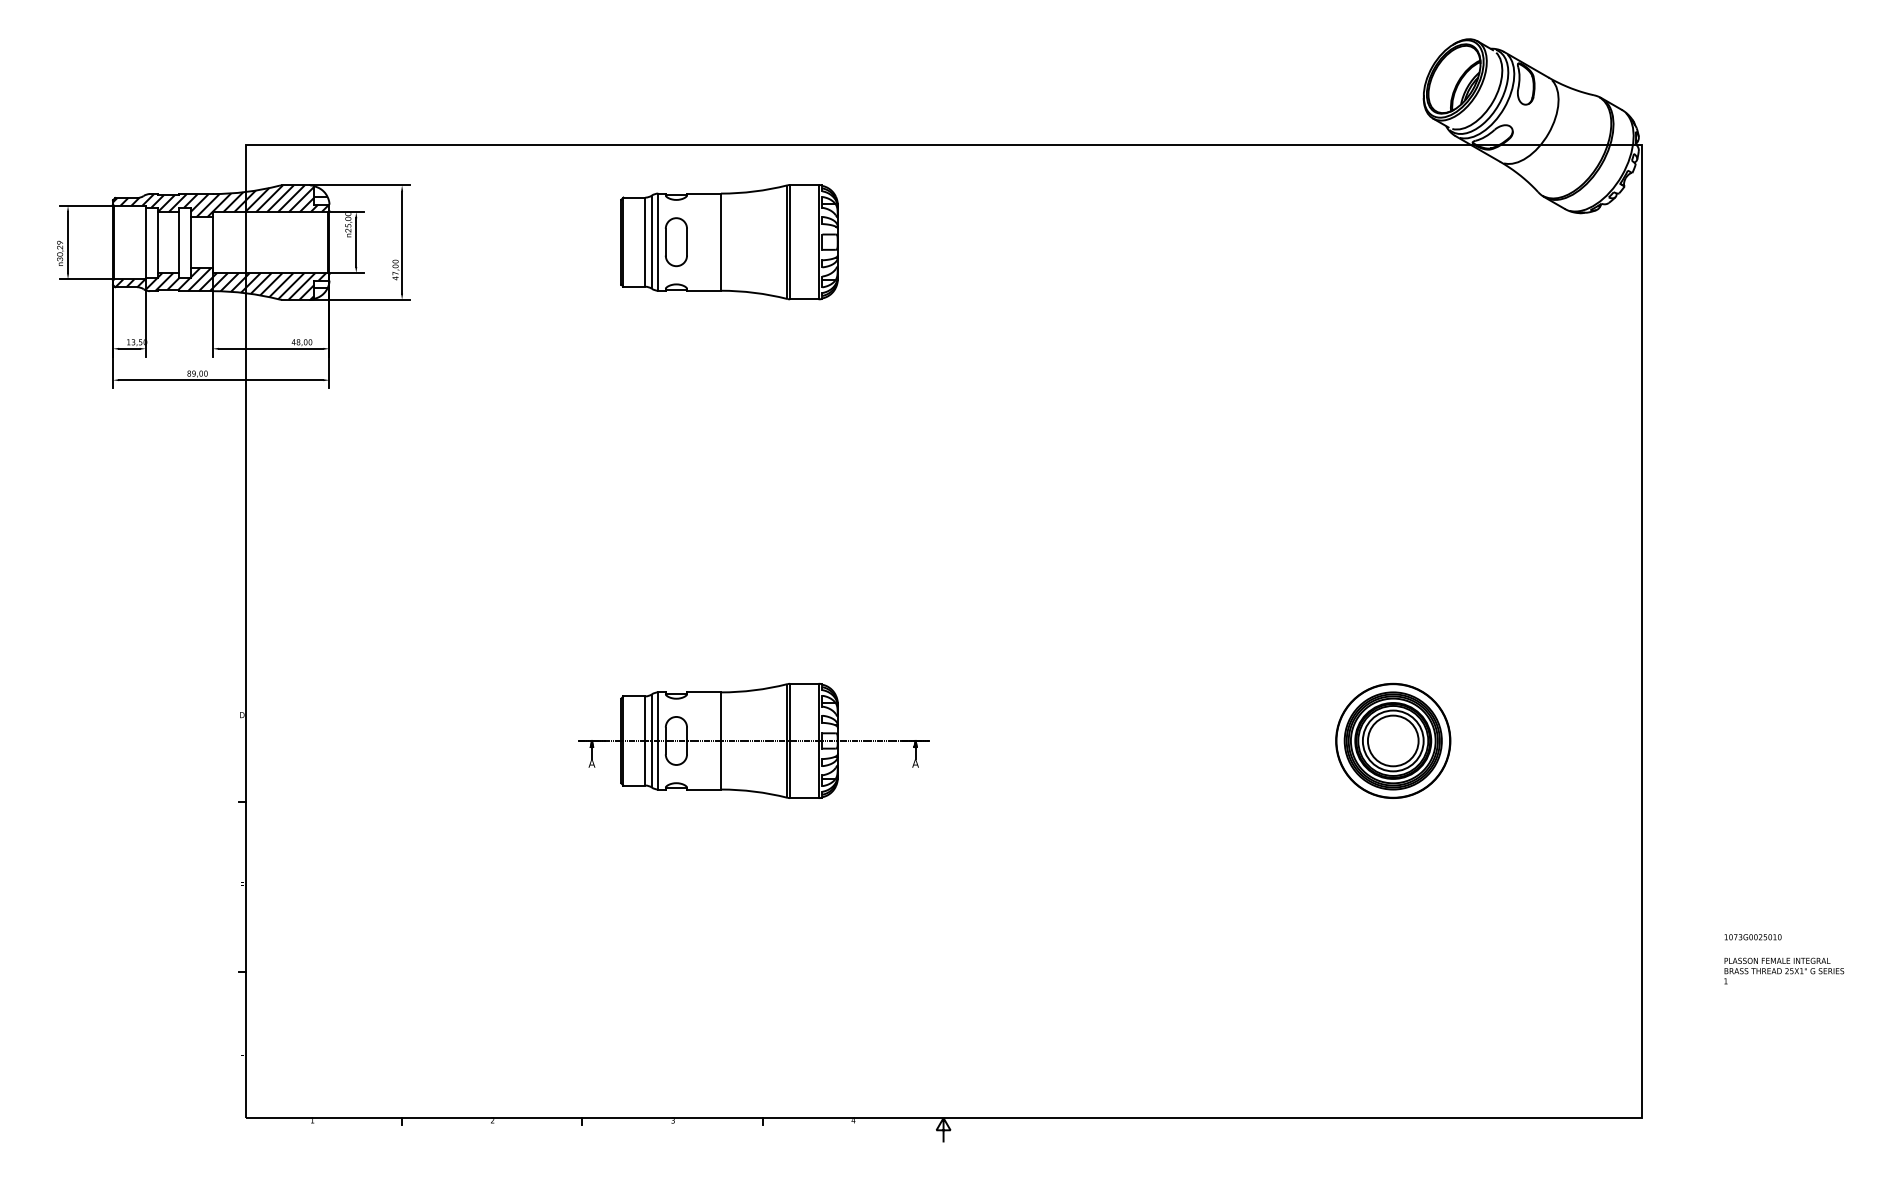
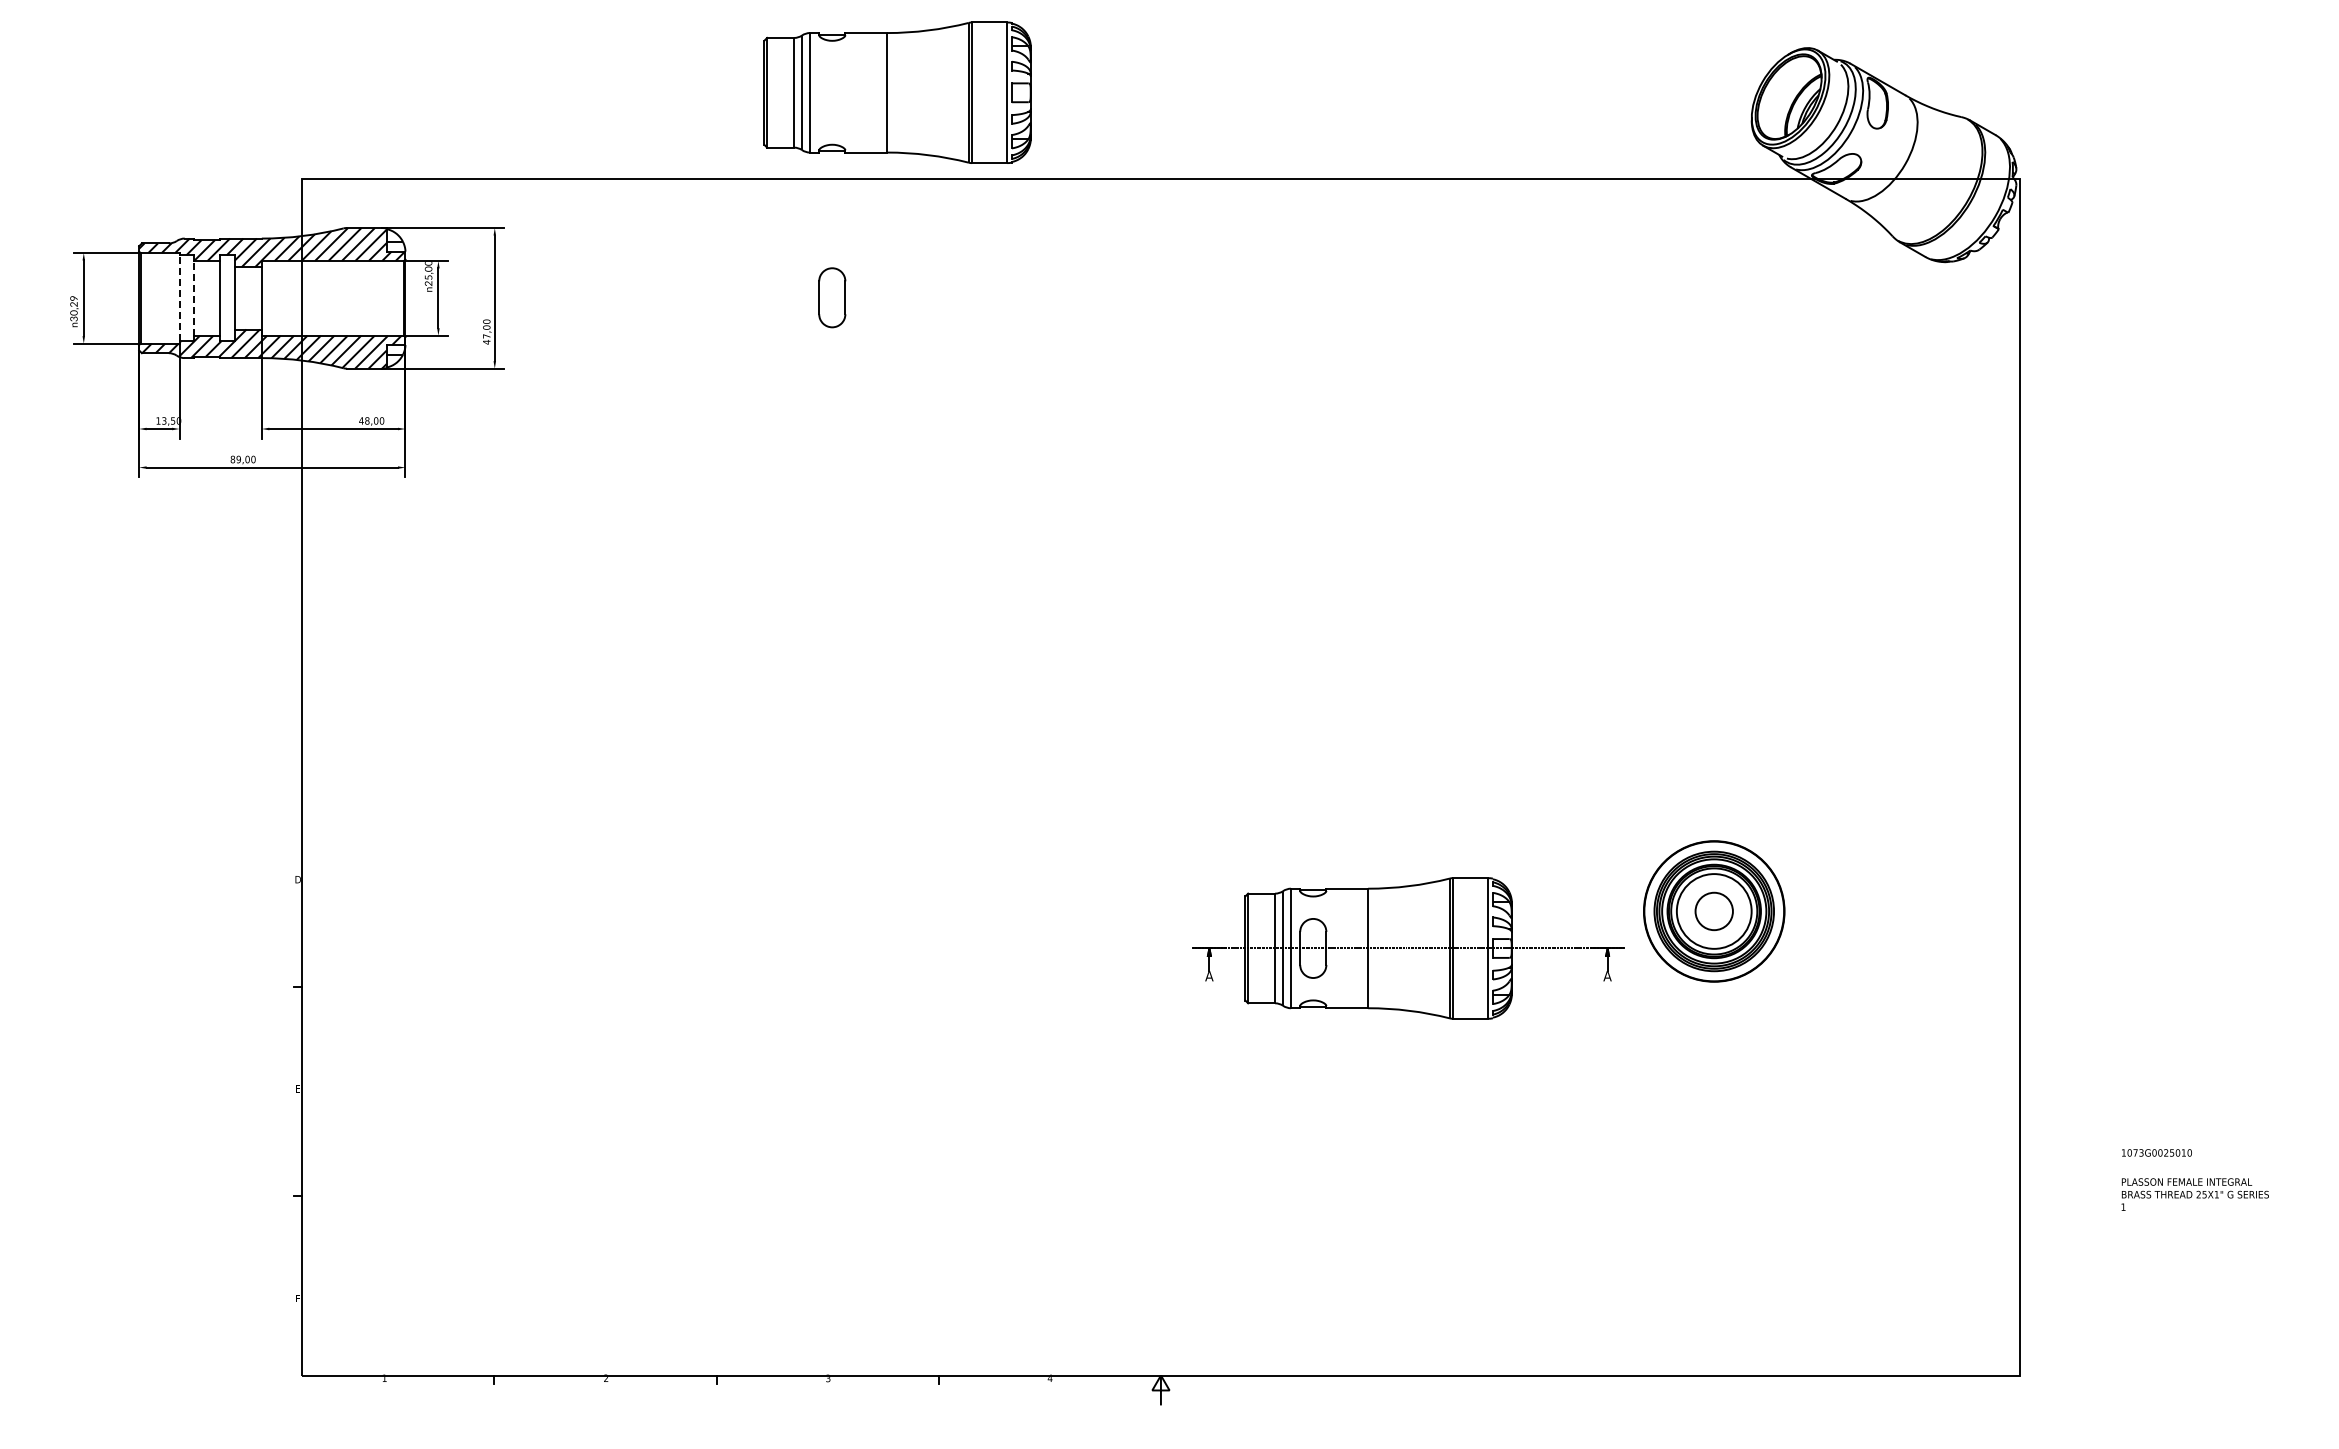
line: (145, 241) -> (179, 297), solid -> dashed
line: (157, 241) -> (193, 297), solid -> dashed
part: (729, 241) -> (897, 92), moved
part: (753, 740) -> (1408, 948), moved
circle: (1393, 740) -> (1714, 911), size x0.6

